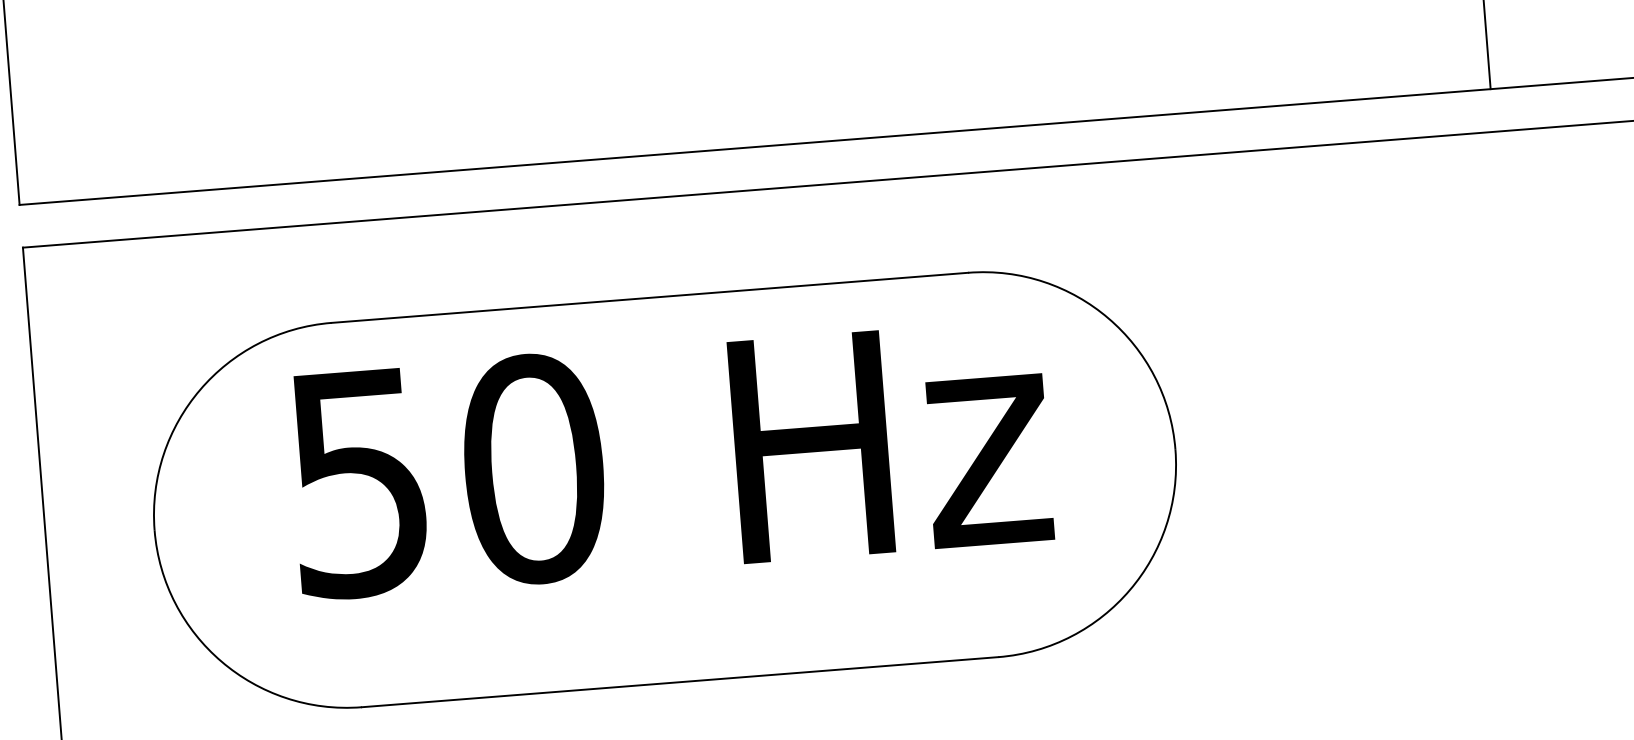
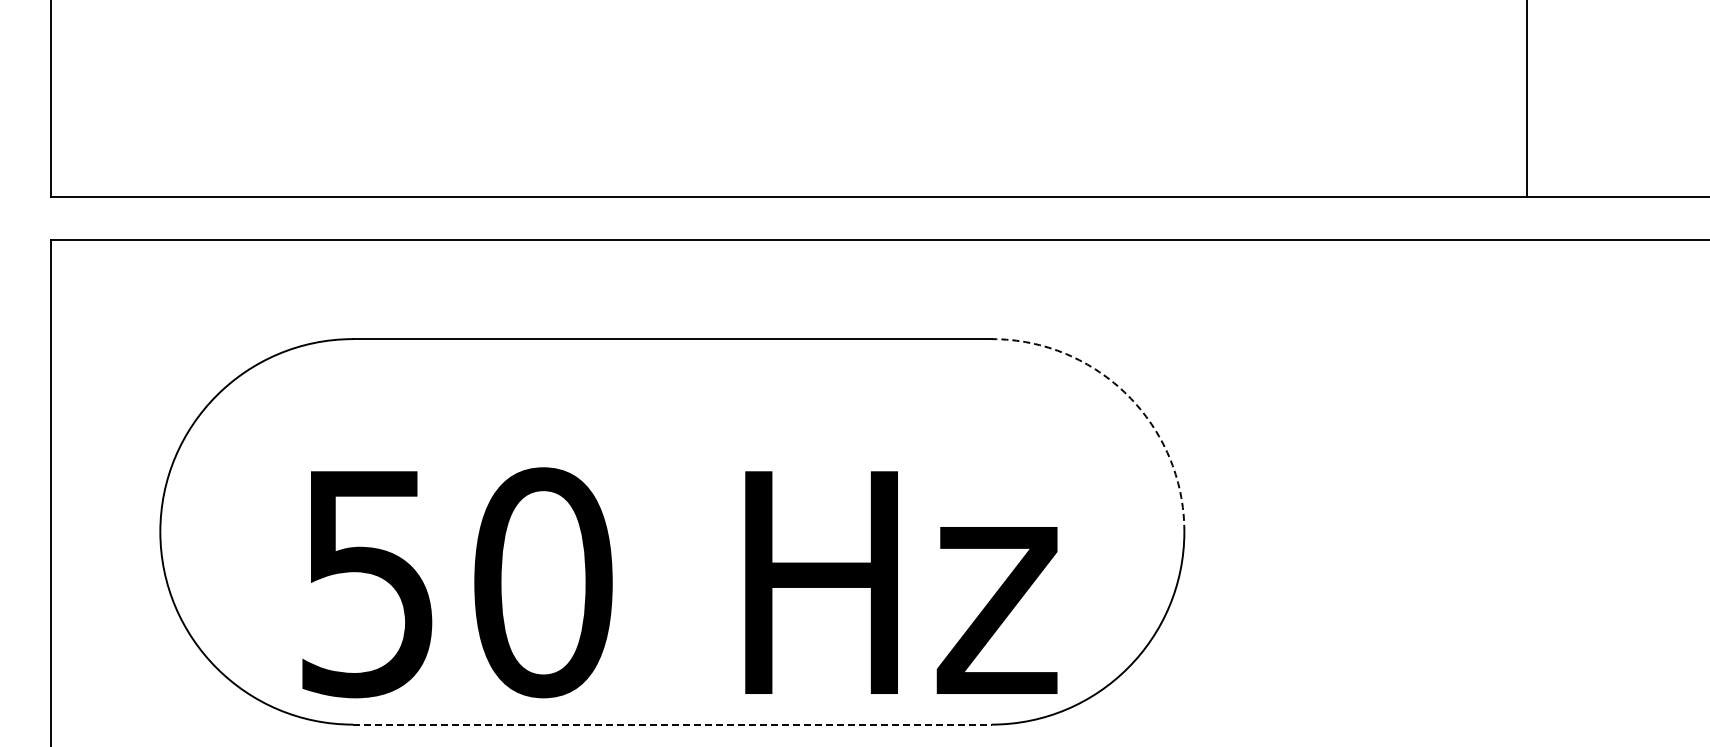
arc: (1108, 318) -> (1127, 395), solid -> dashed
text: (669, 458) -> (679, 582), moved
line: (680, 682) -> (672, 724), solid -> dashed

